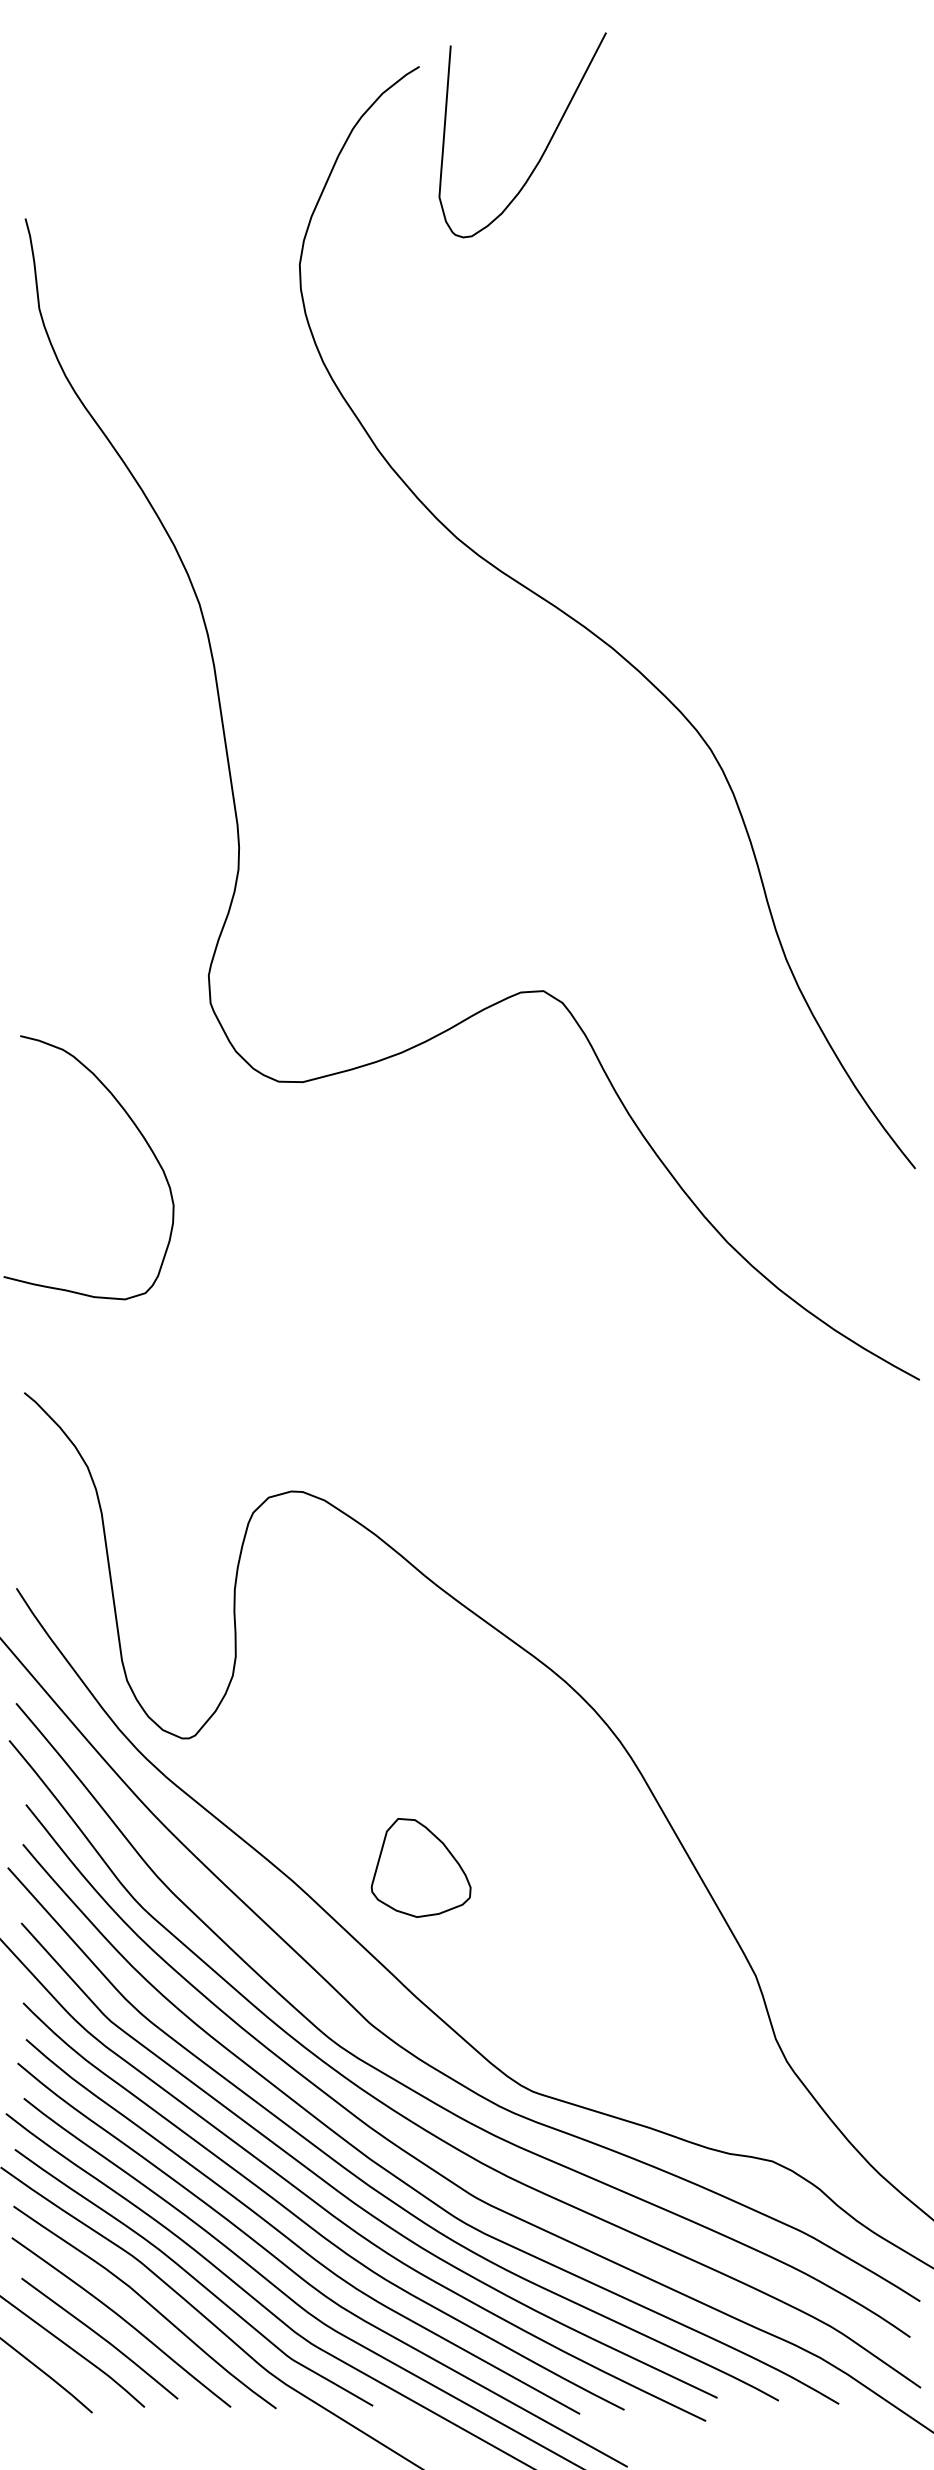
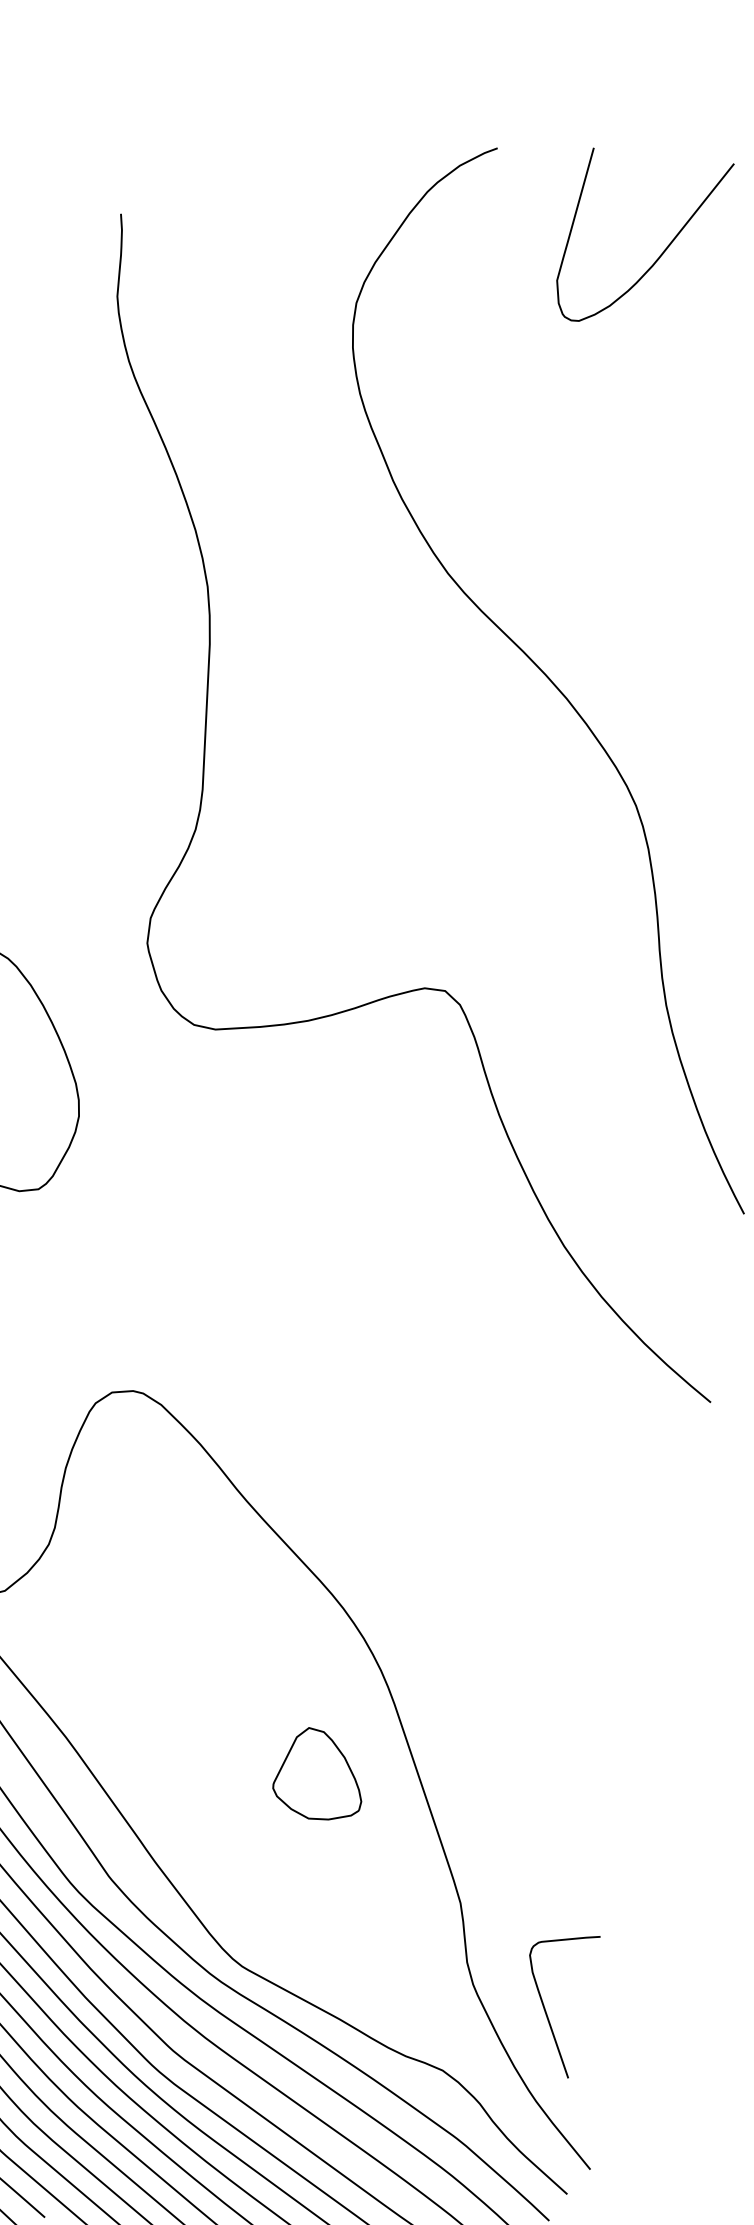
curve: (545, 147) -> (660, 255), moved
part: (420, 1867) -> (320, 1775), moved
curve: (867, 2066) -> (543, 2002), added

